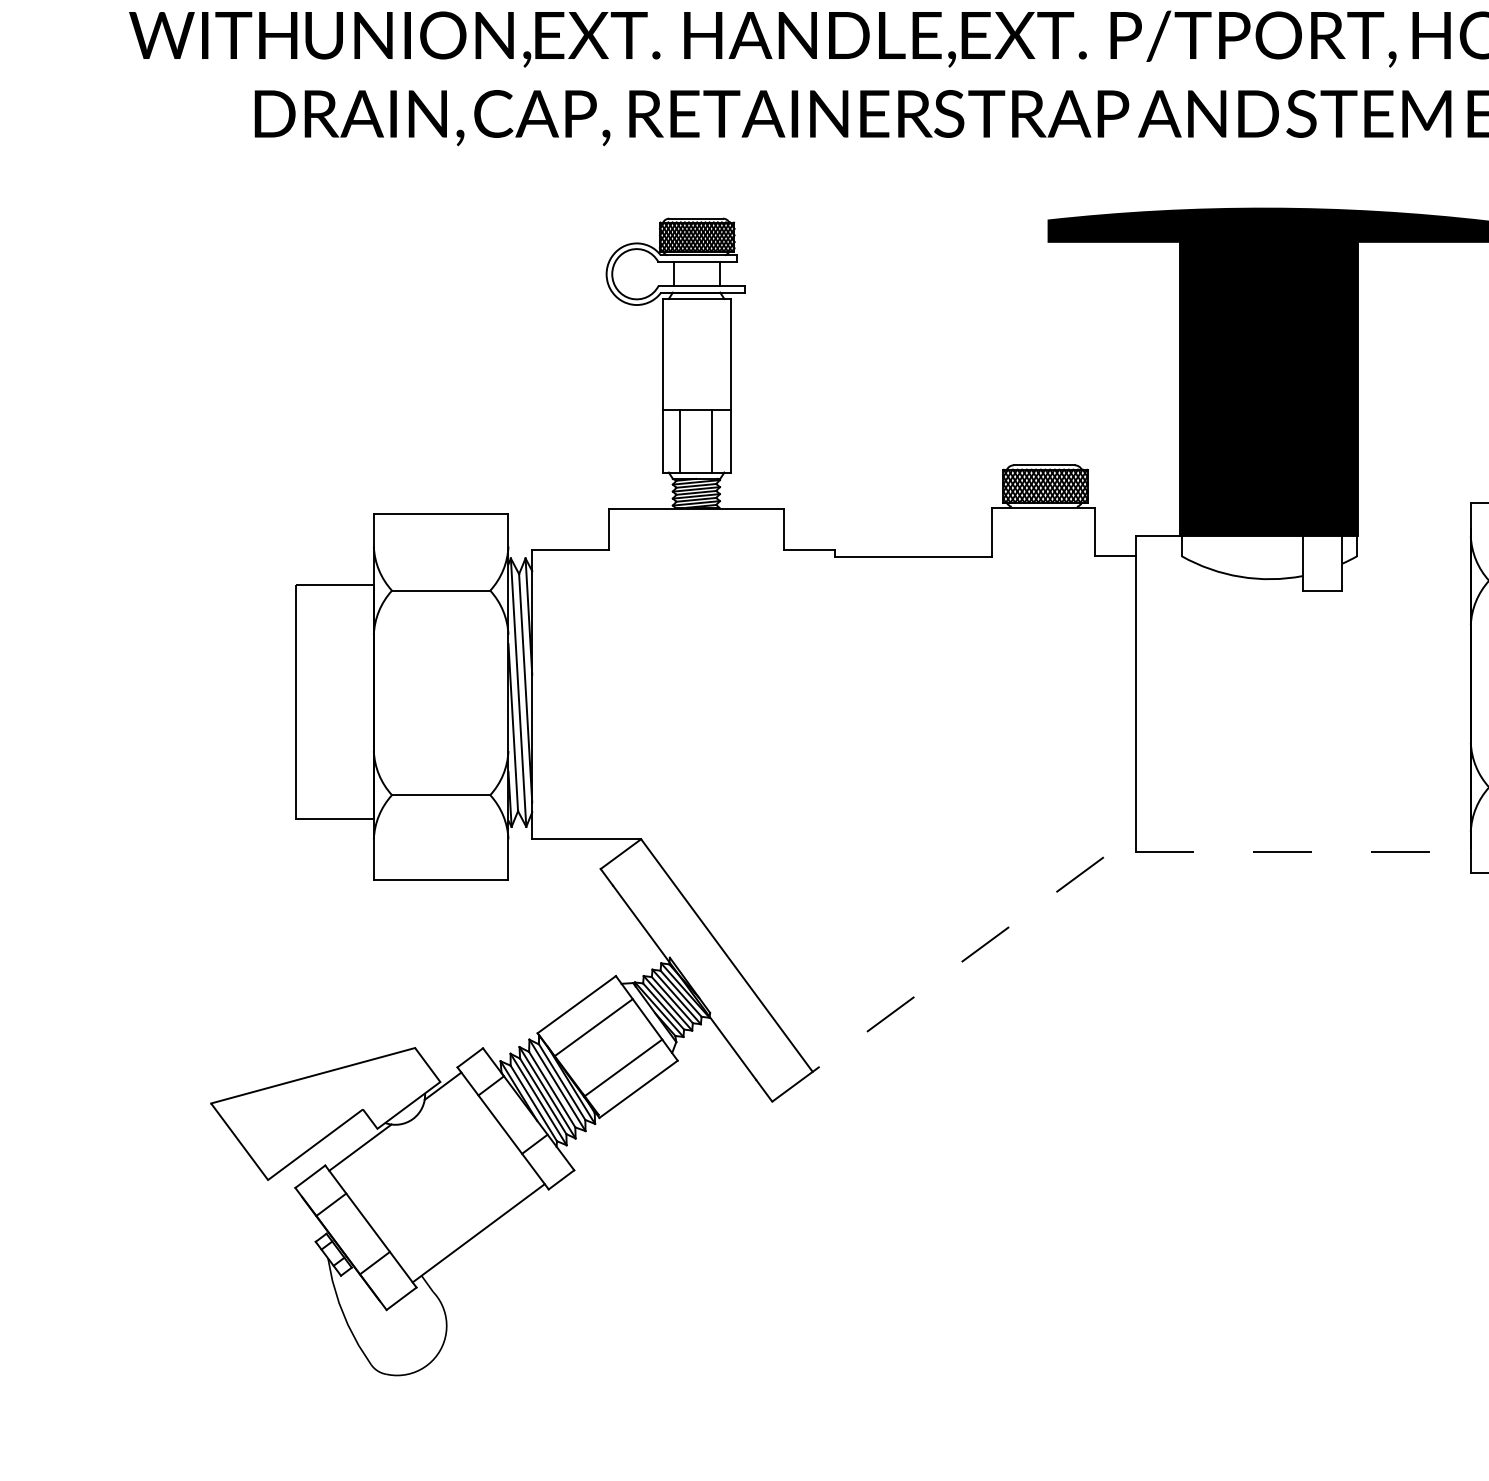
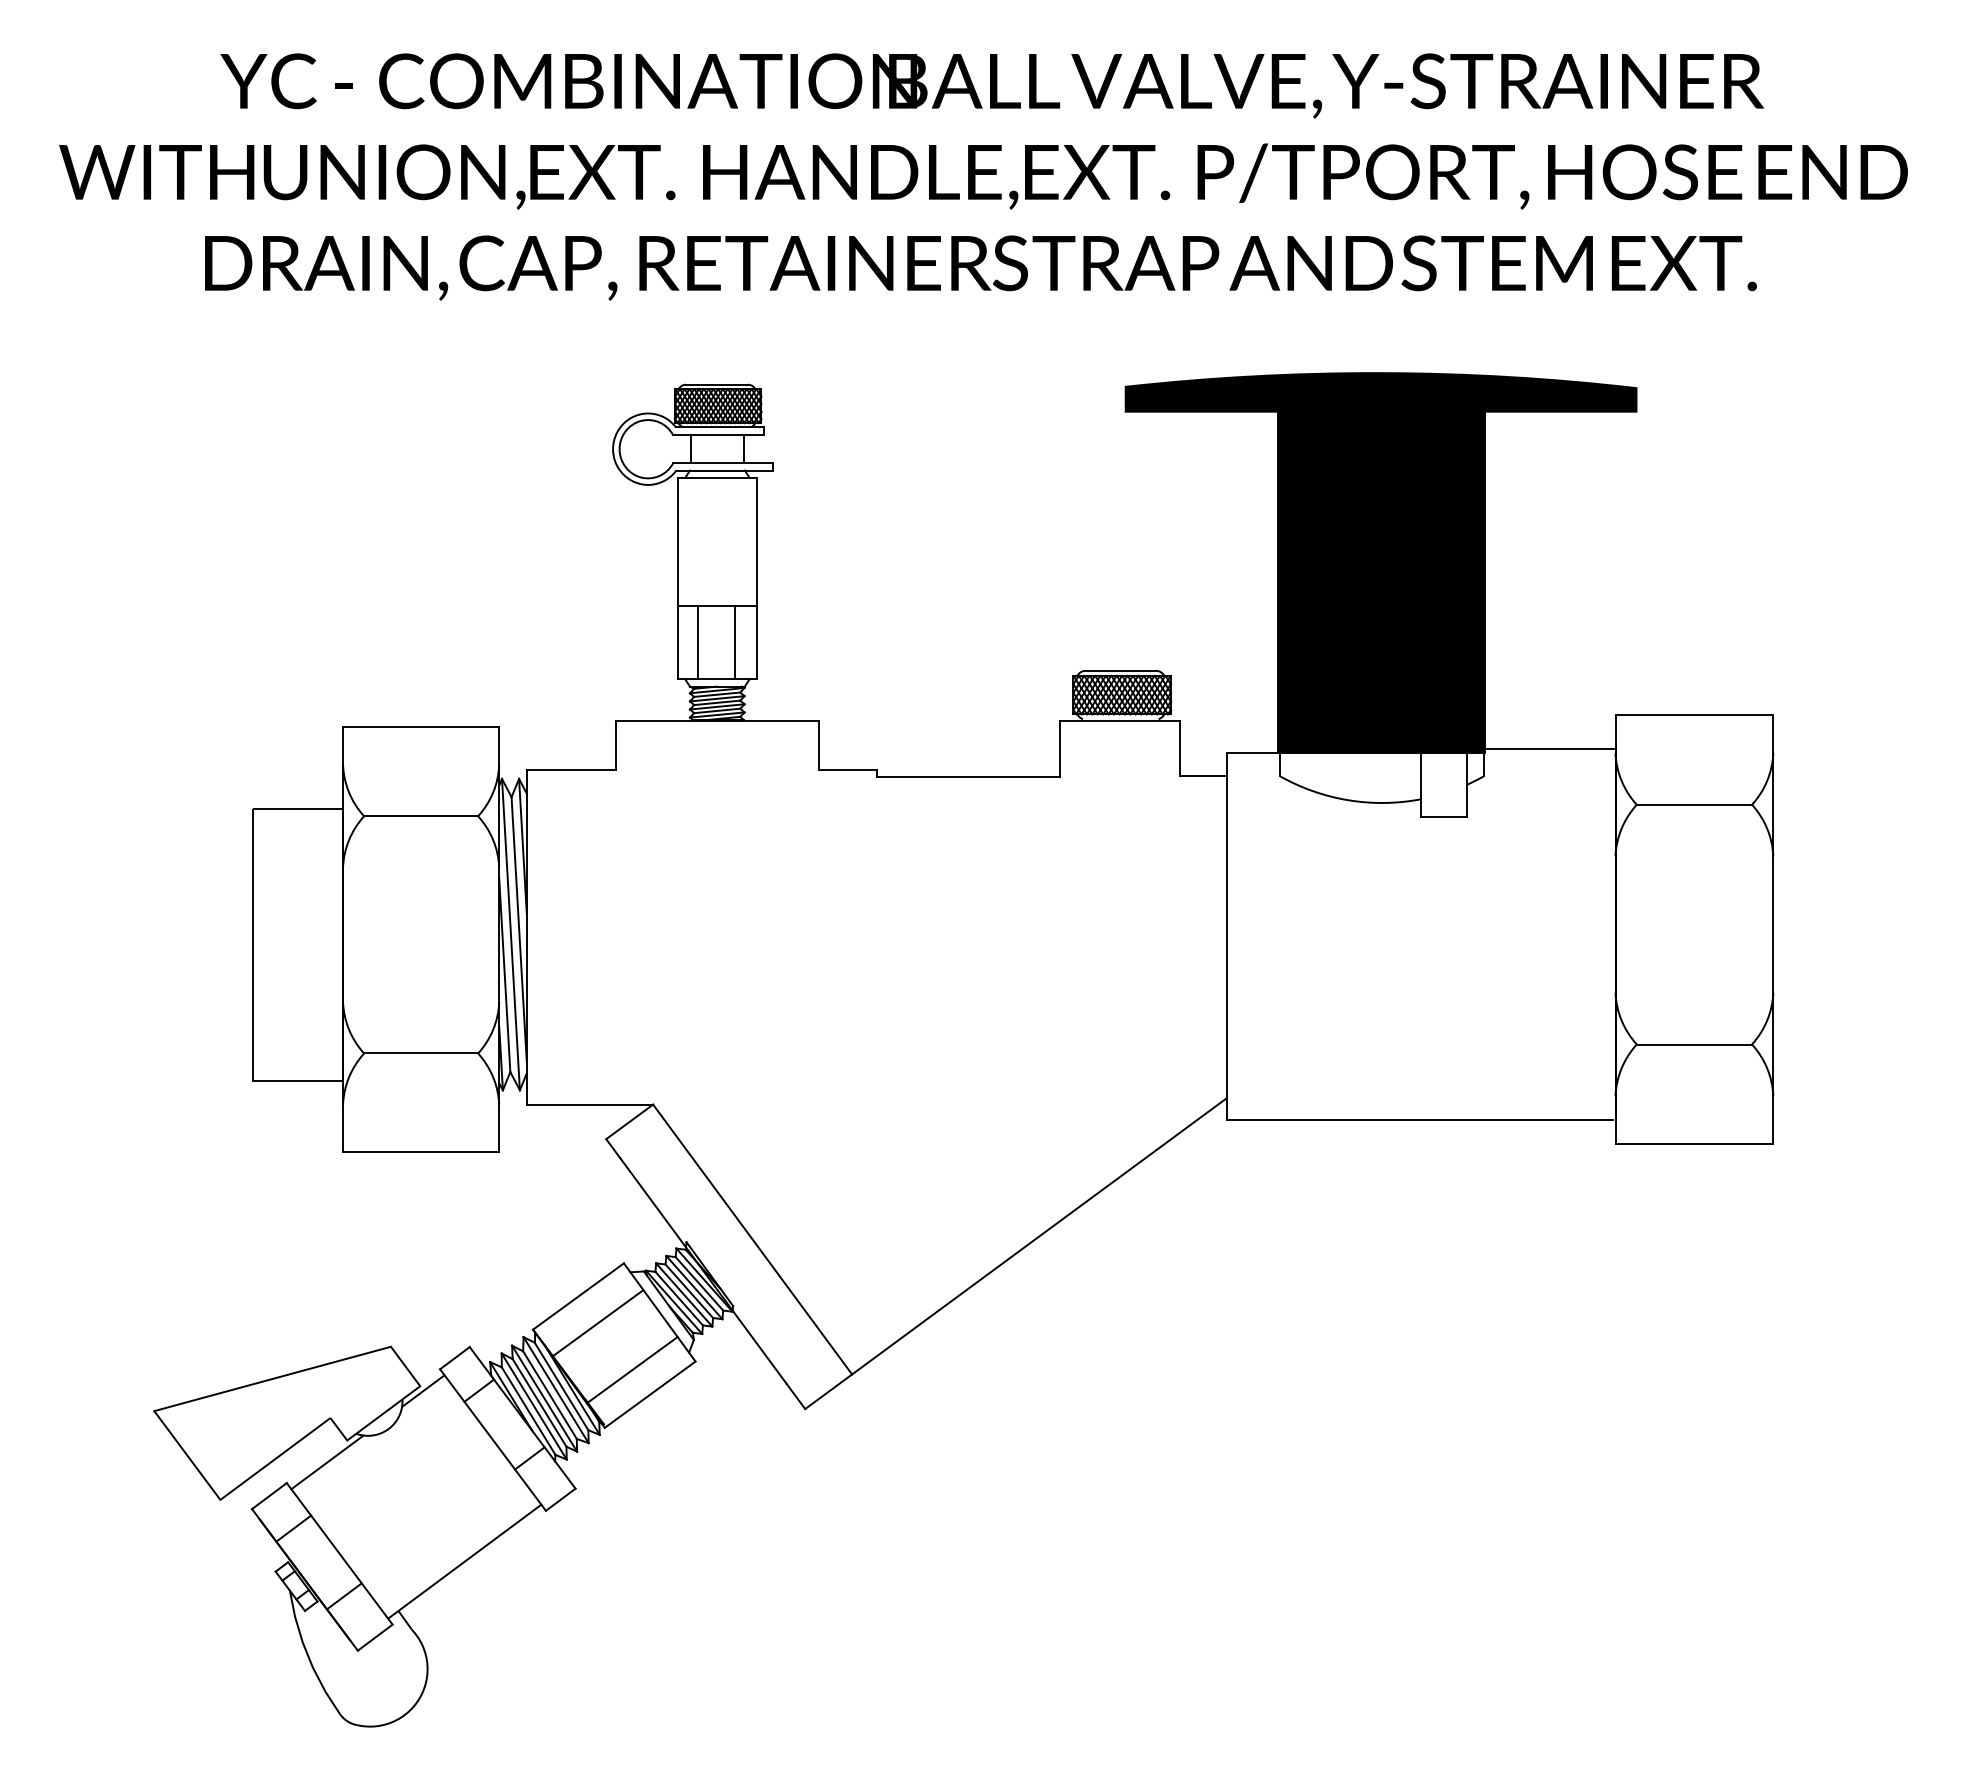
line: (1412, 532) -> (1547, 748), added
line: (1302, 852) -> (1420, 1119), dashed -> solid
line: (953, 967) -> (1015, 1253), dashed -> solid

